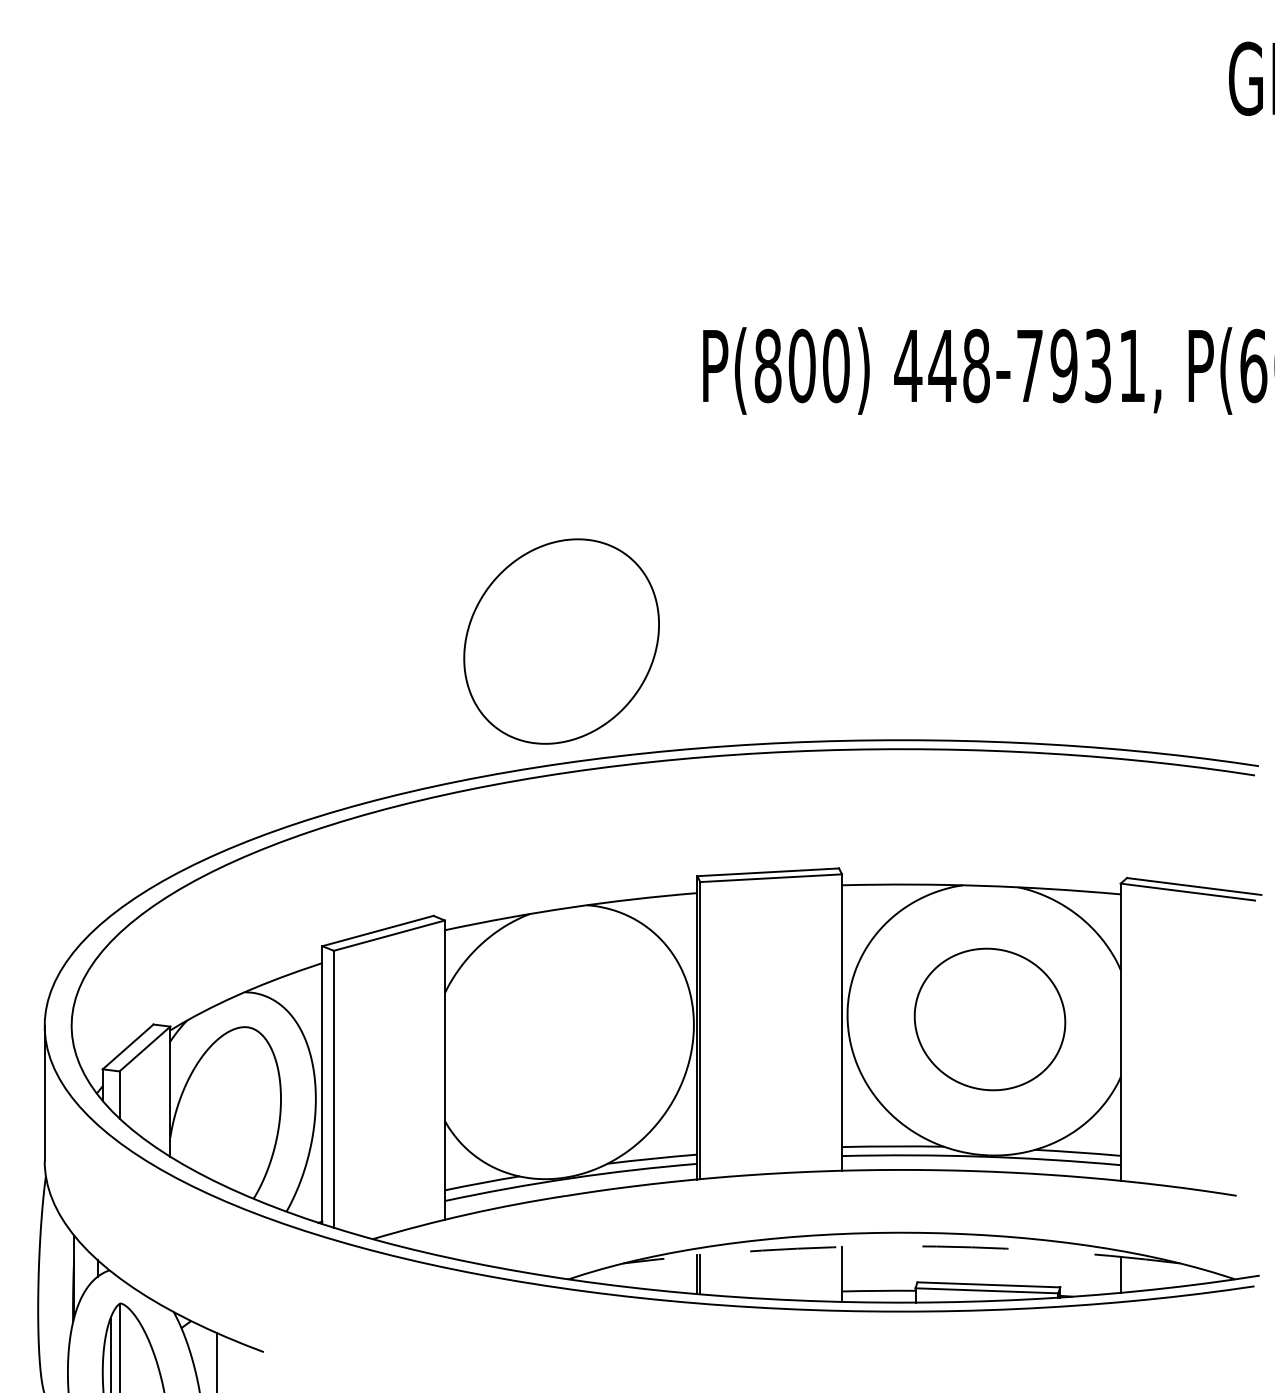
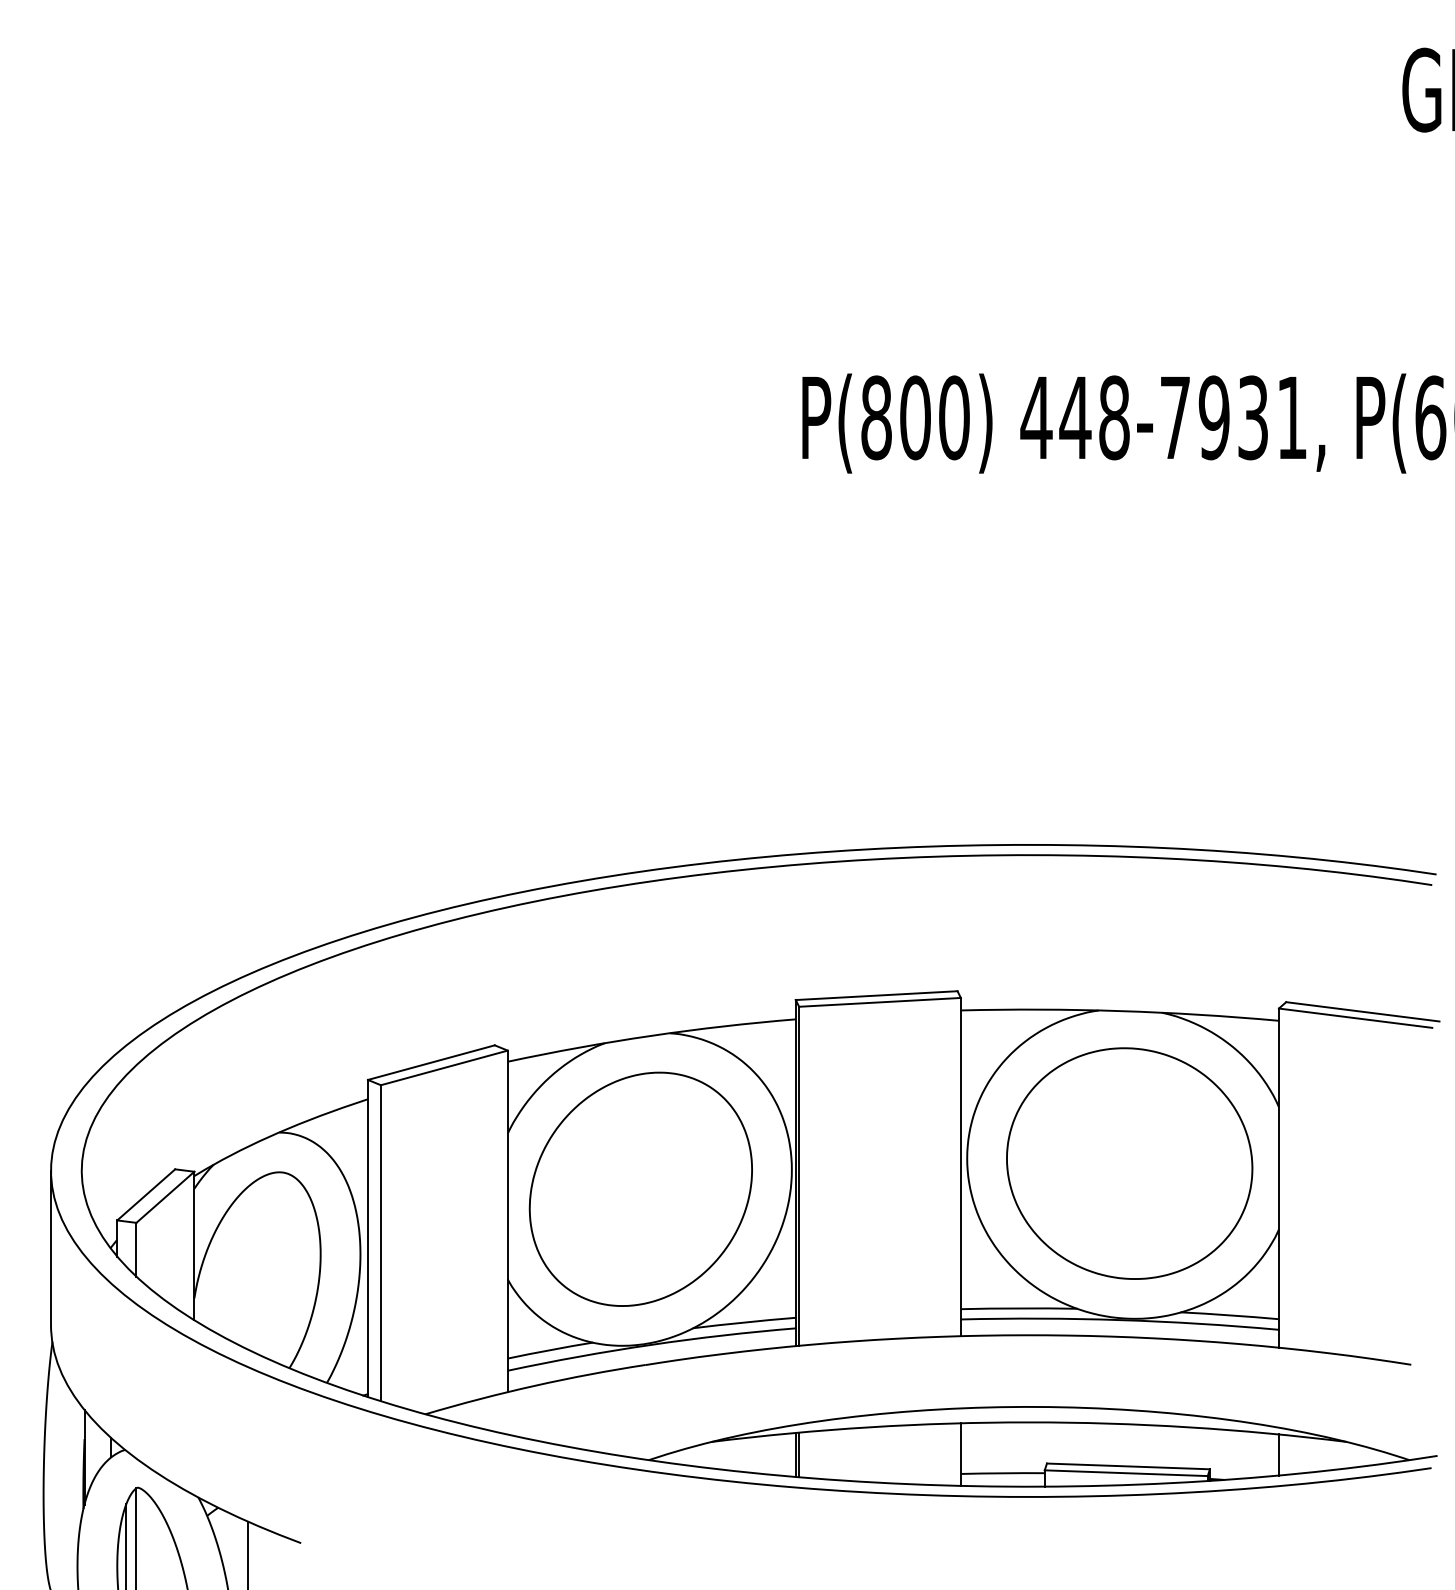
part: (561, 640) -> (640, 1188), moved
part: (989, 1019) -> (1129, 1163), size x1.43
arc: (902, 1246) -> (1029, 1422), dashed -> solid

